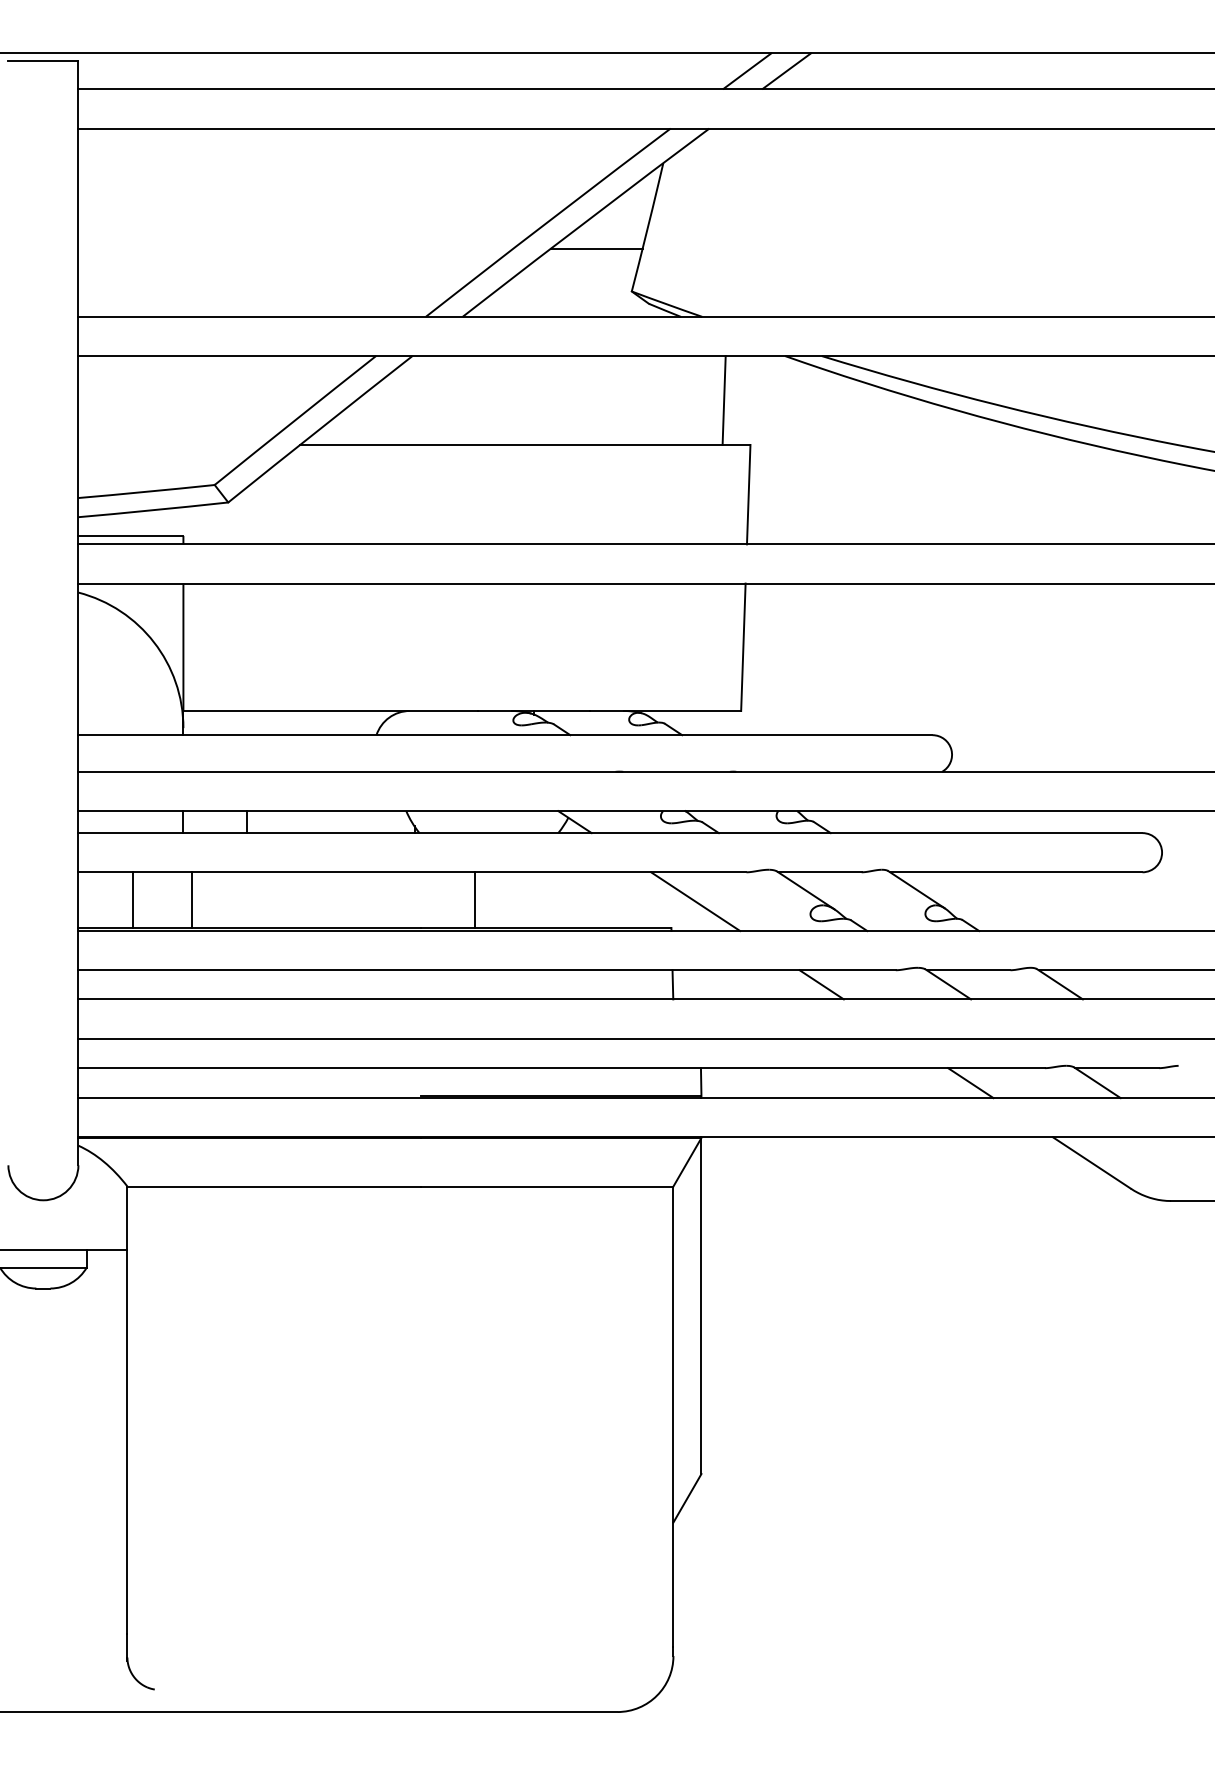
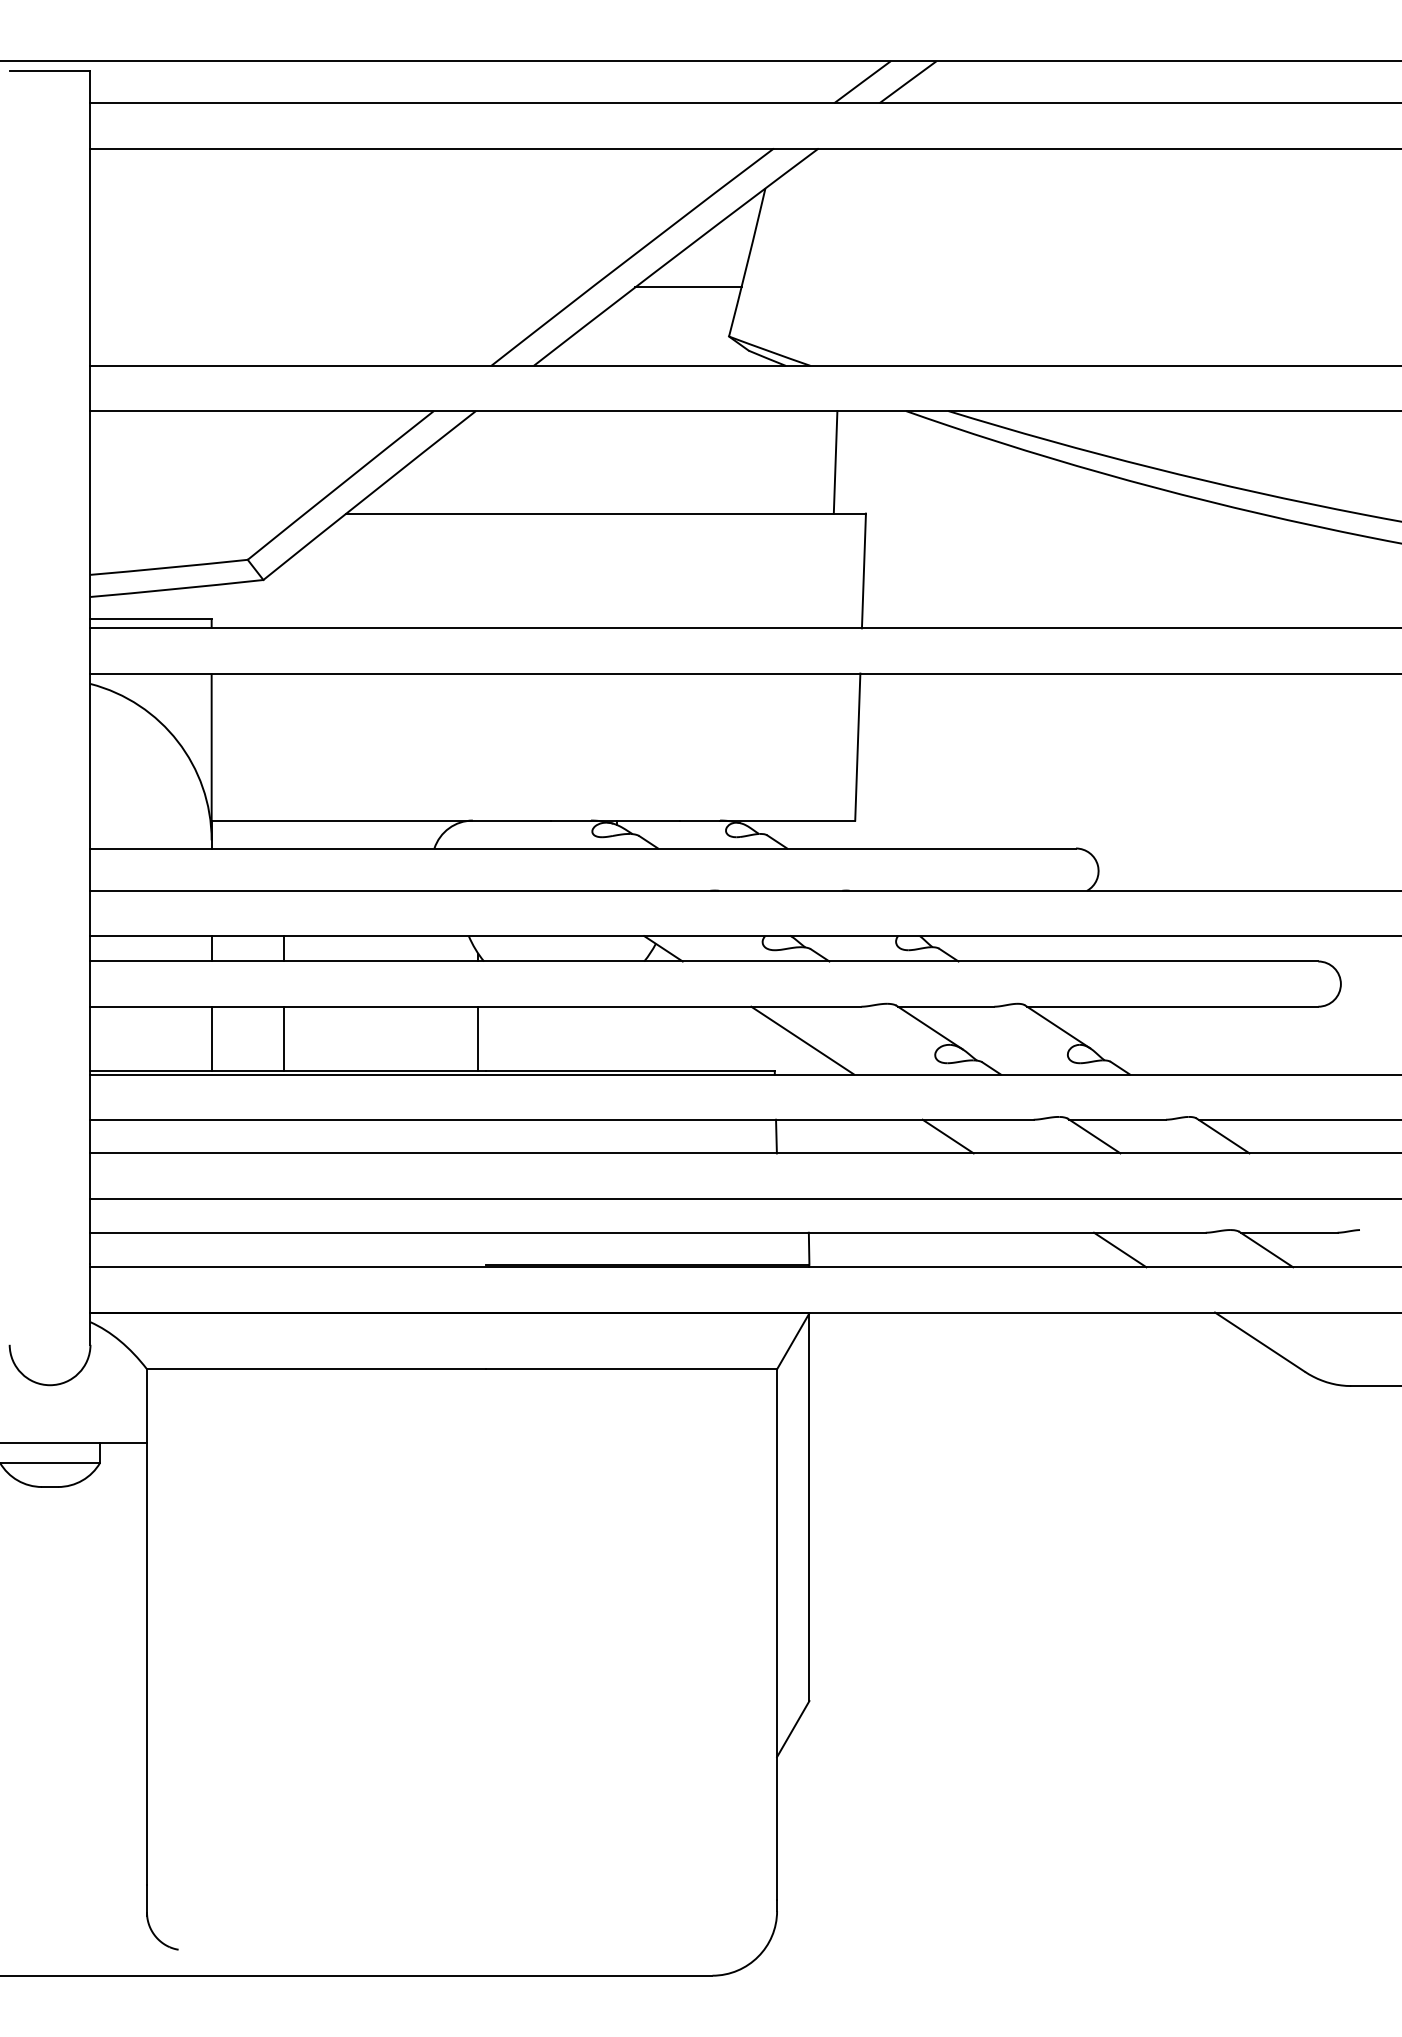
line: (133, 900) -> (211, 1039), moved
line: (191, 900) -> (284, 1039), moved
line: (474, 900) -> (478, 1039), moved

